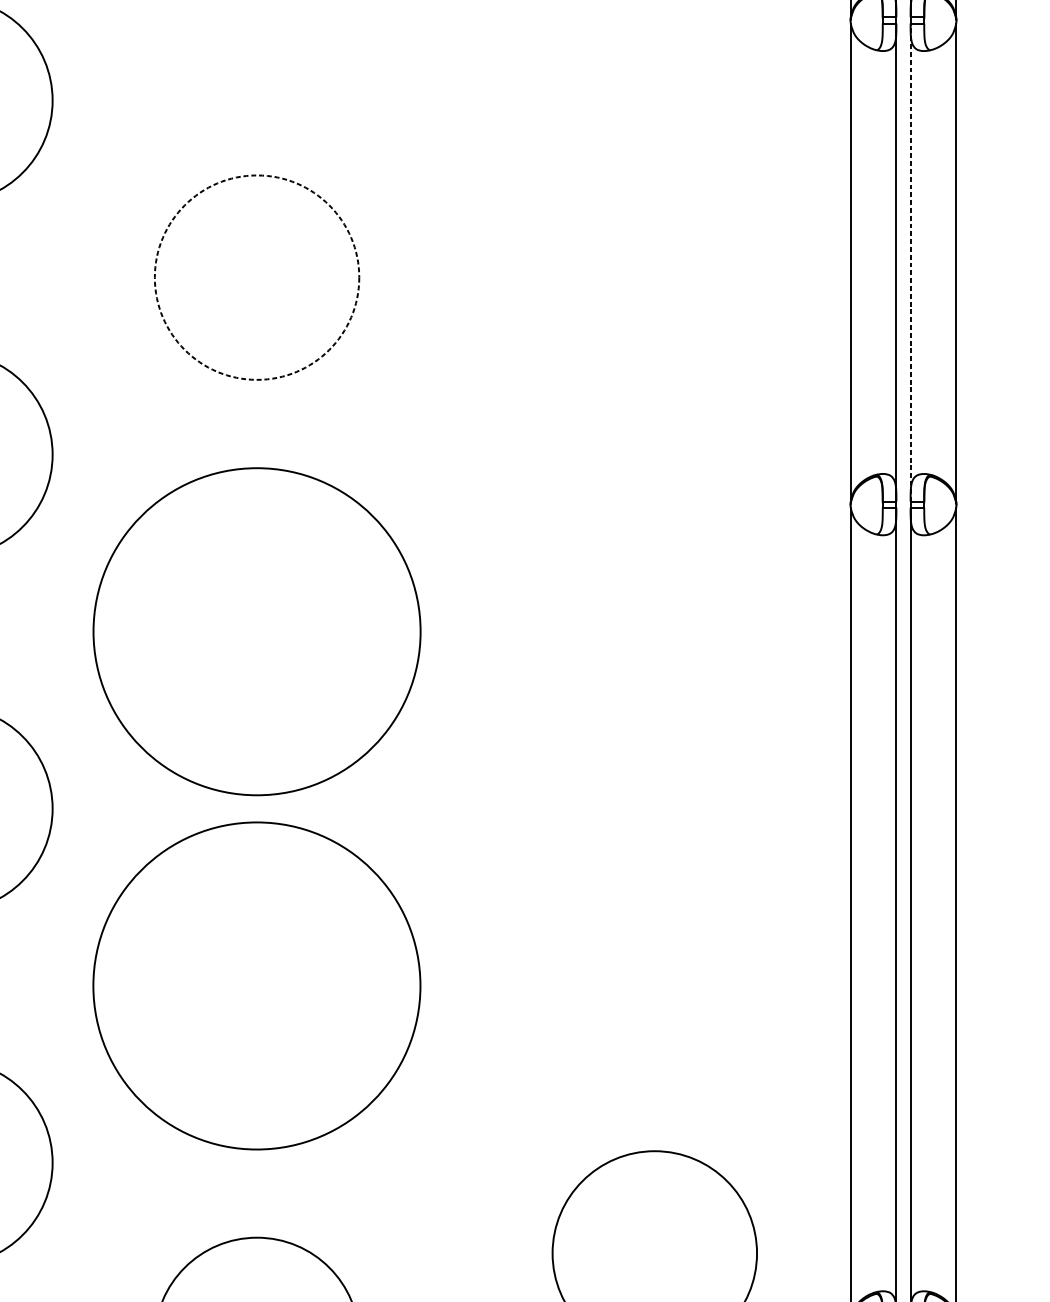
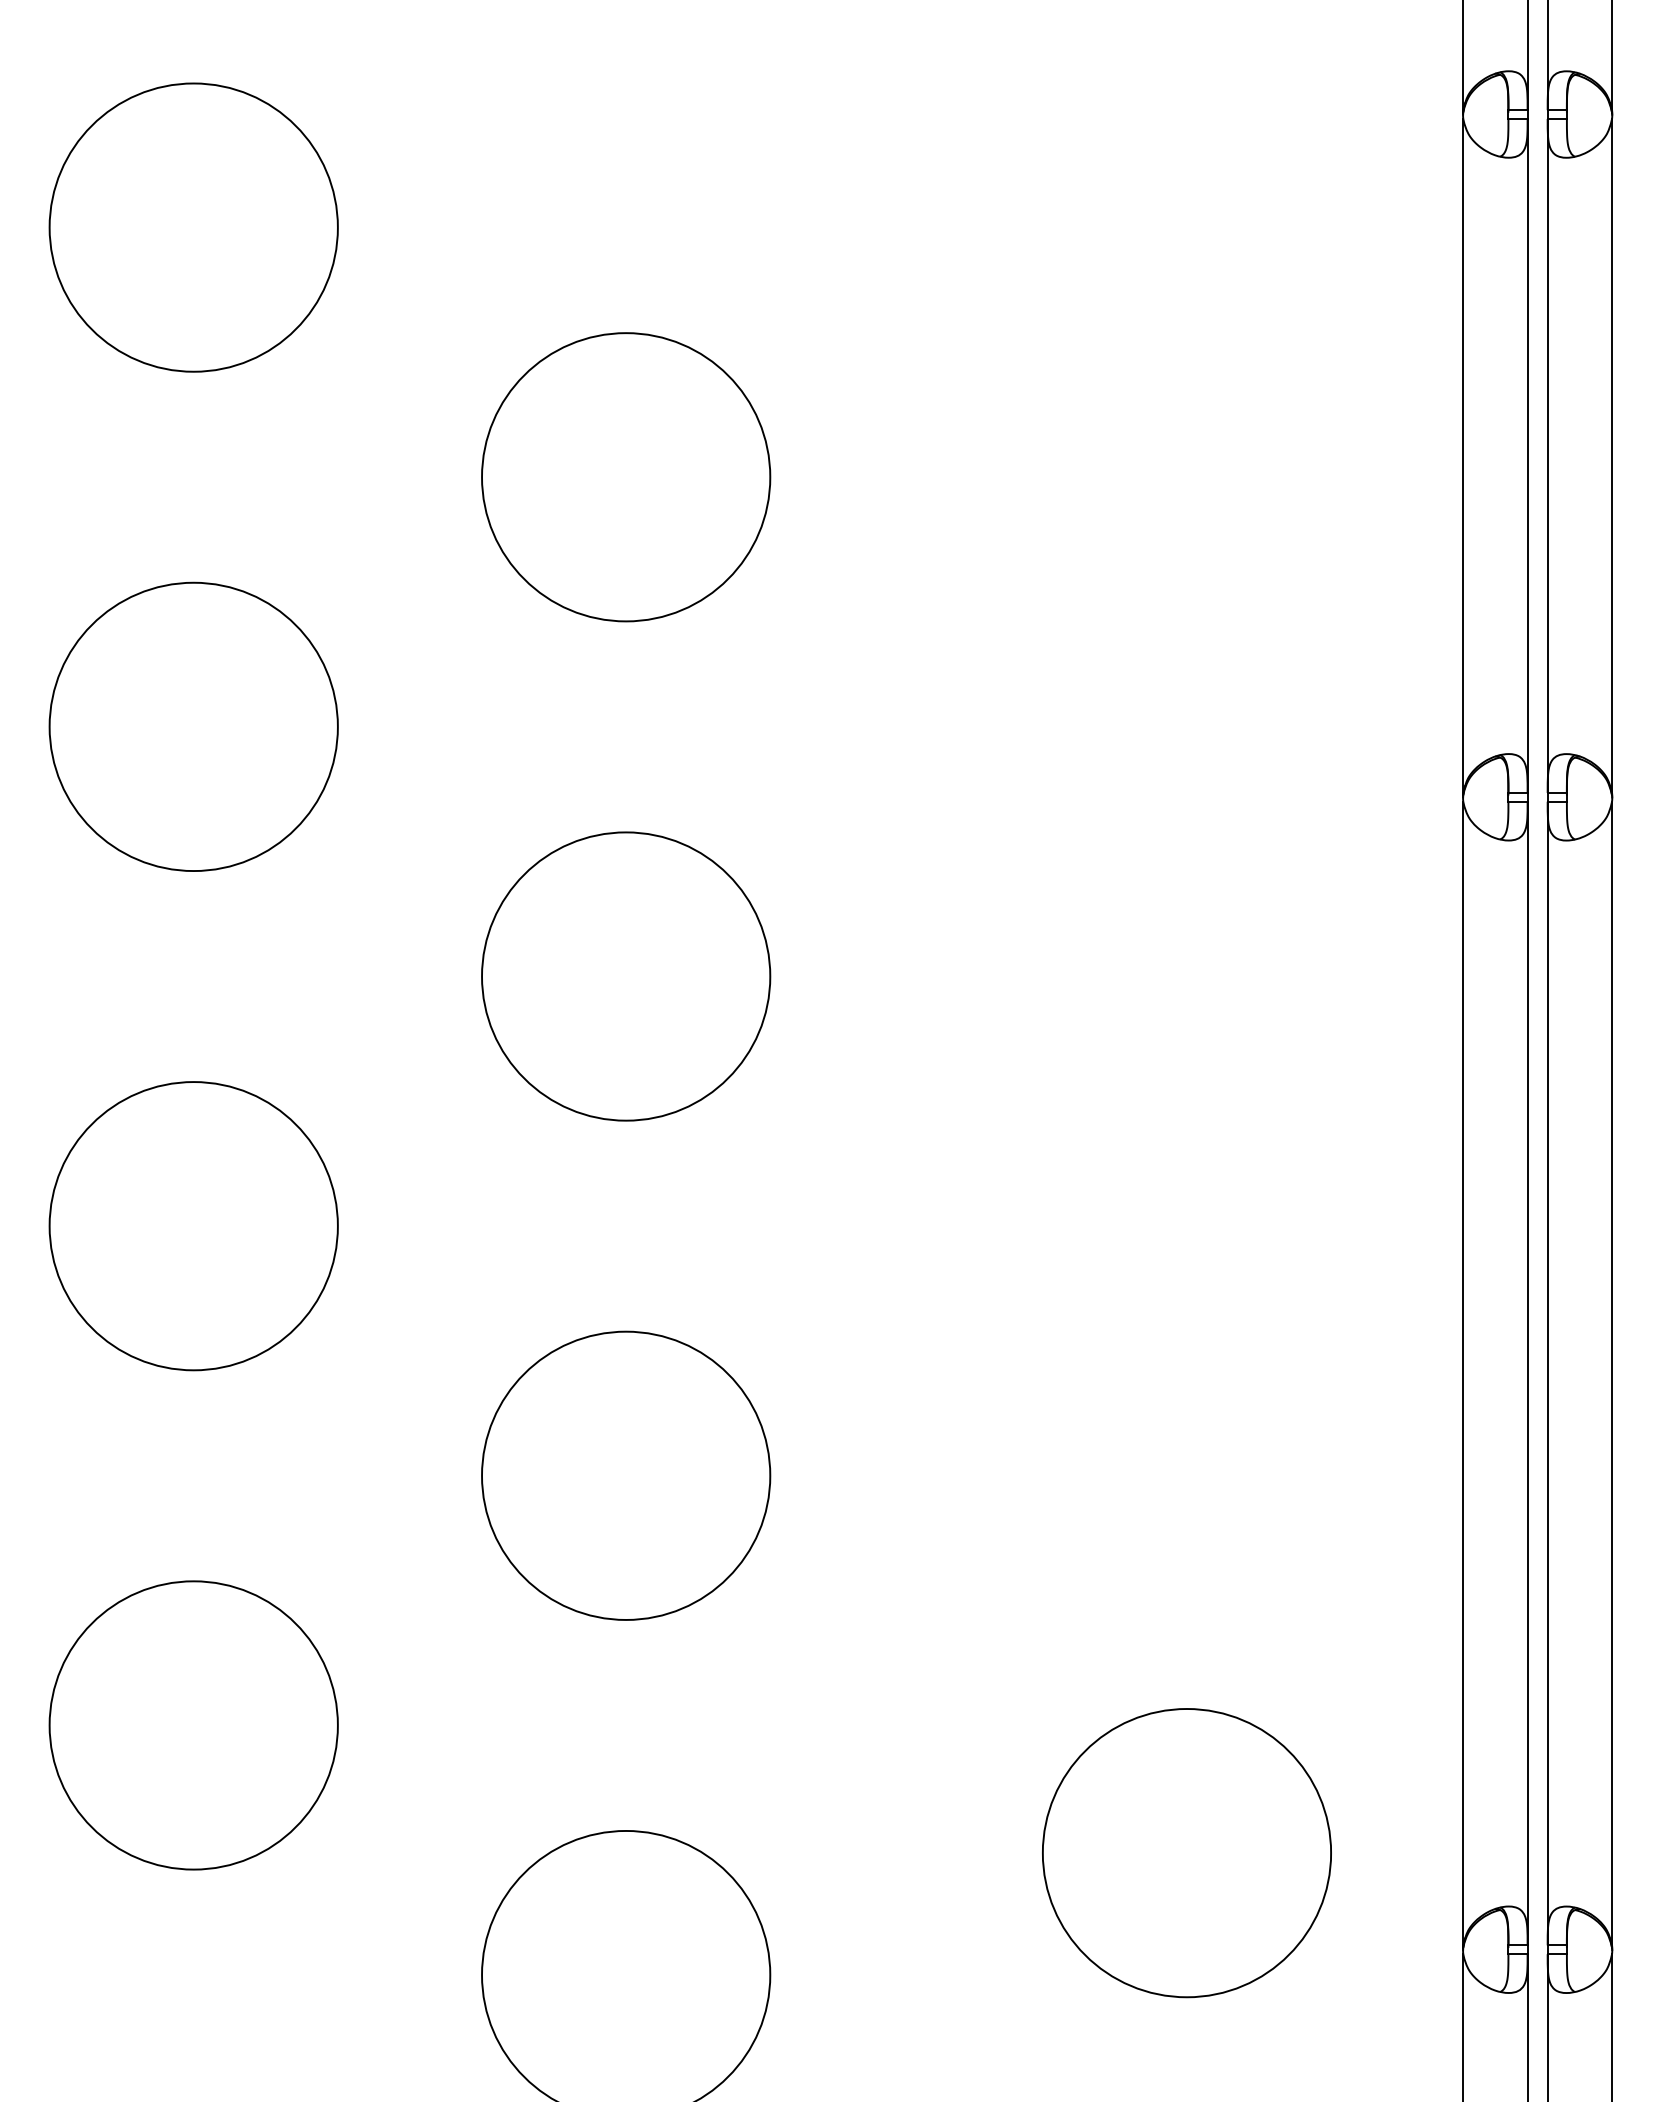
line: (910, 262) -> (1547, 455), dashed -> solid
circle: (257, 277) -> (626, 477), dashed -> solid
circle: (257, 631) -> (626, 976), size x0.62
circle: (257, 985) -> (626, 1475), size x0.62

